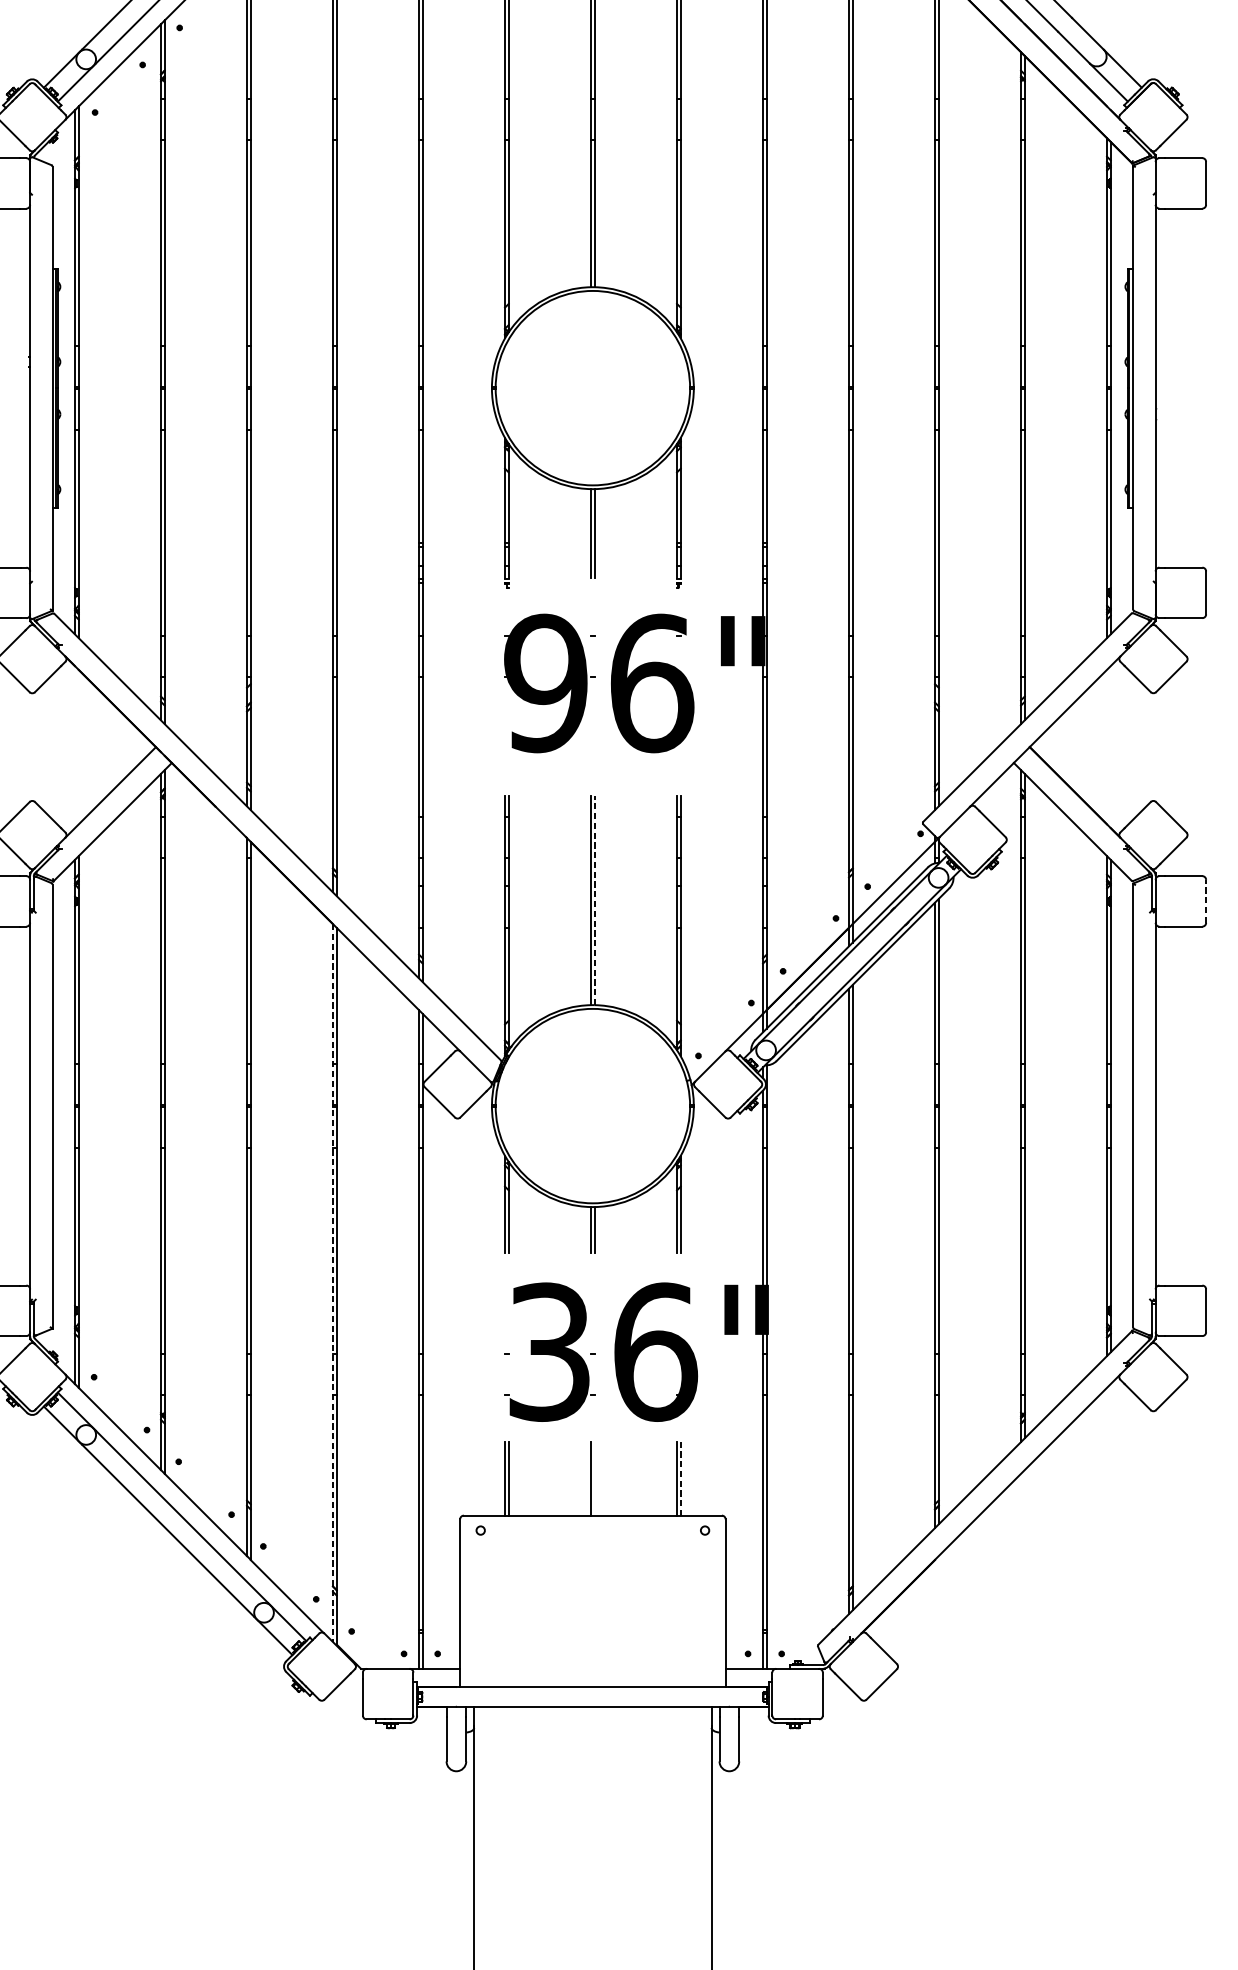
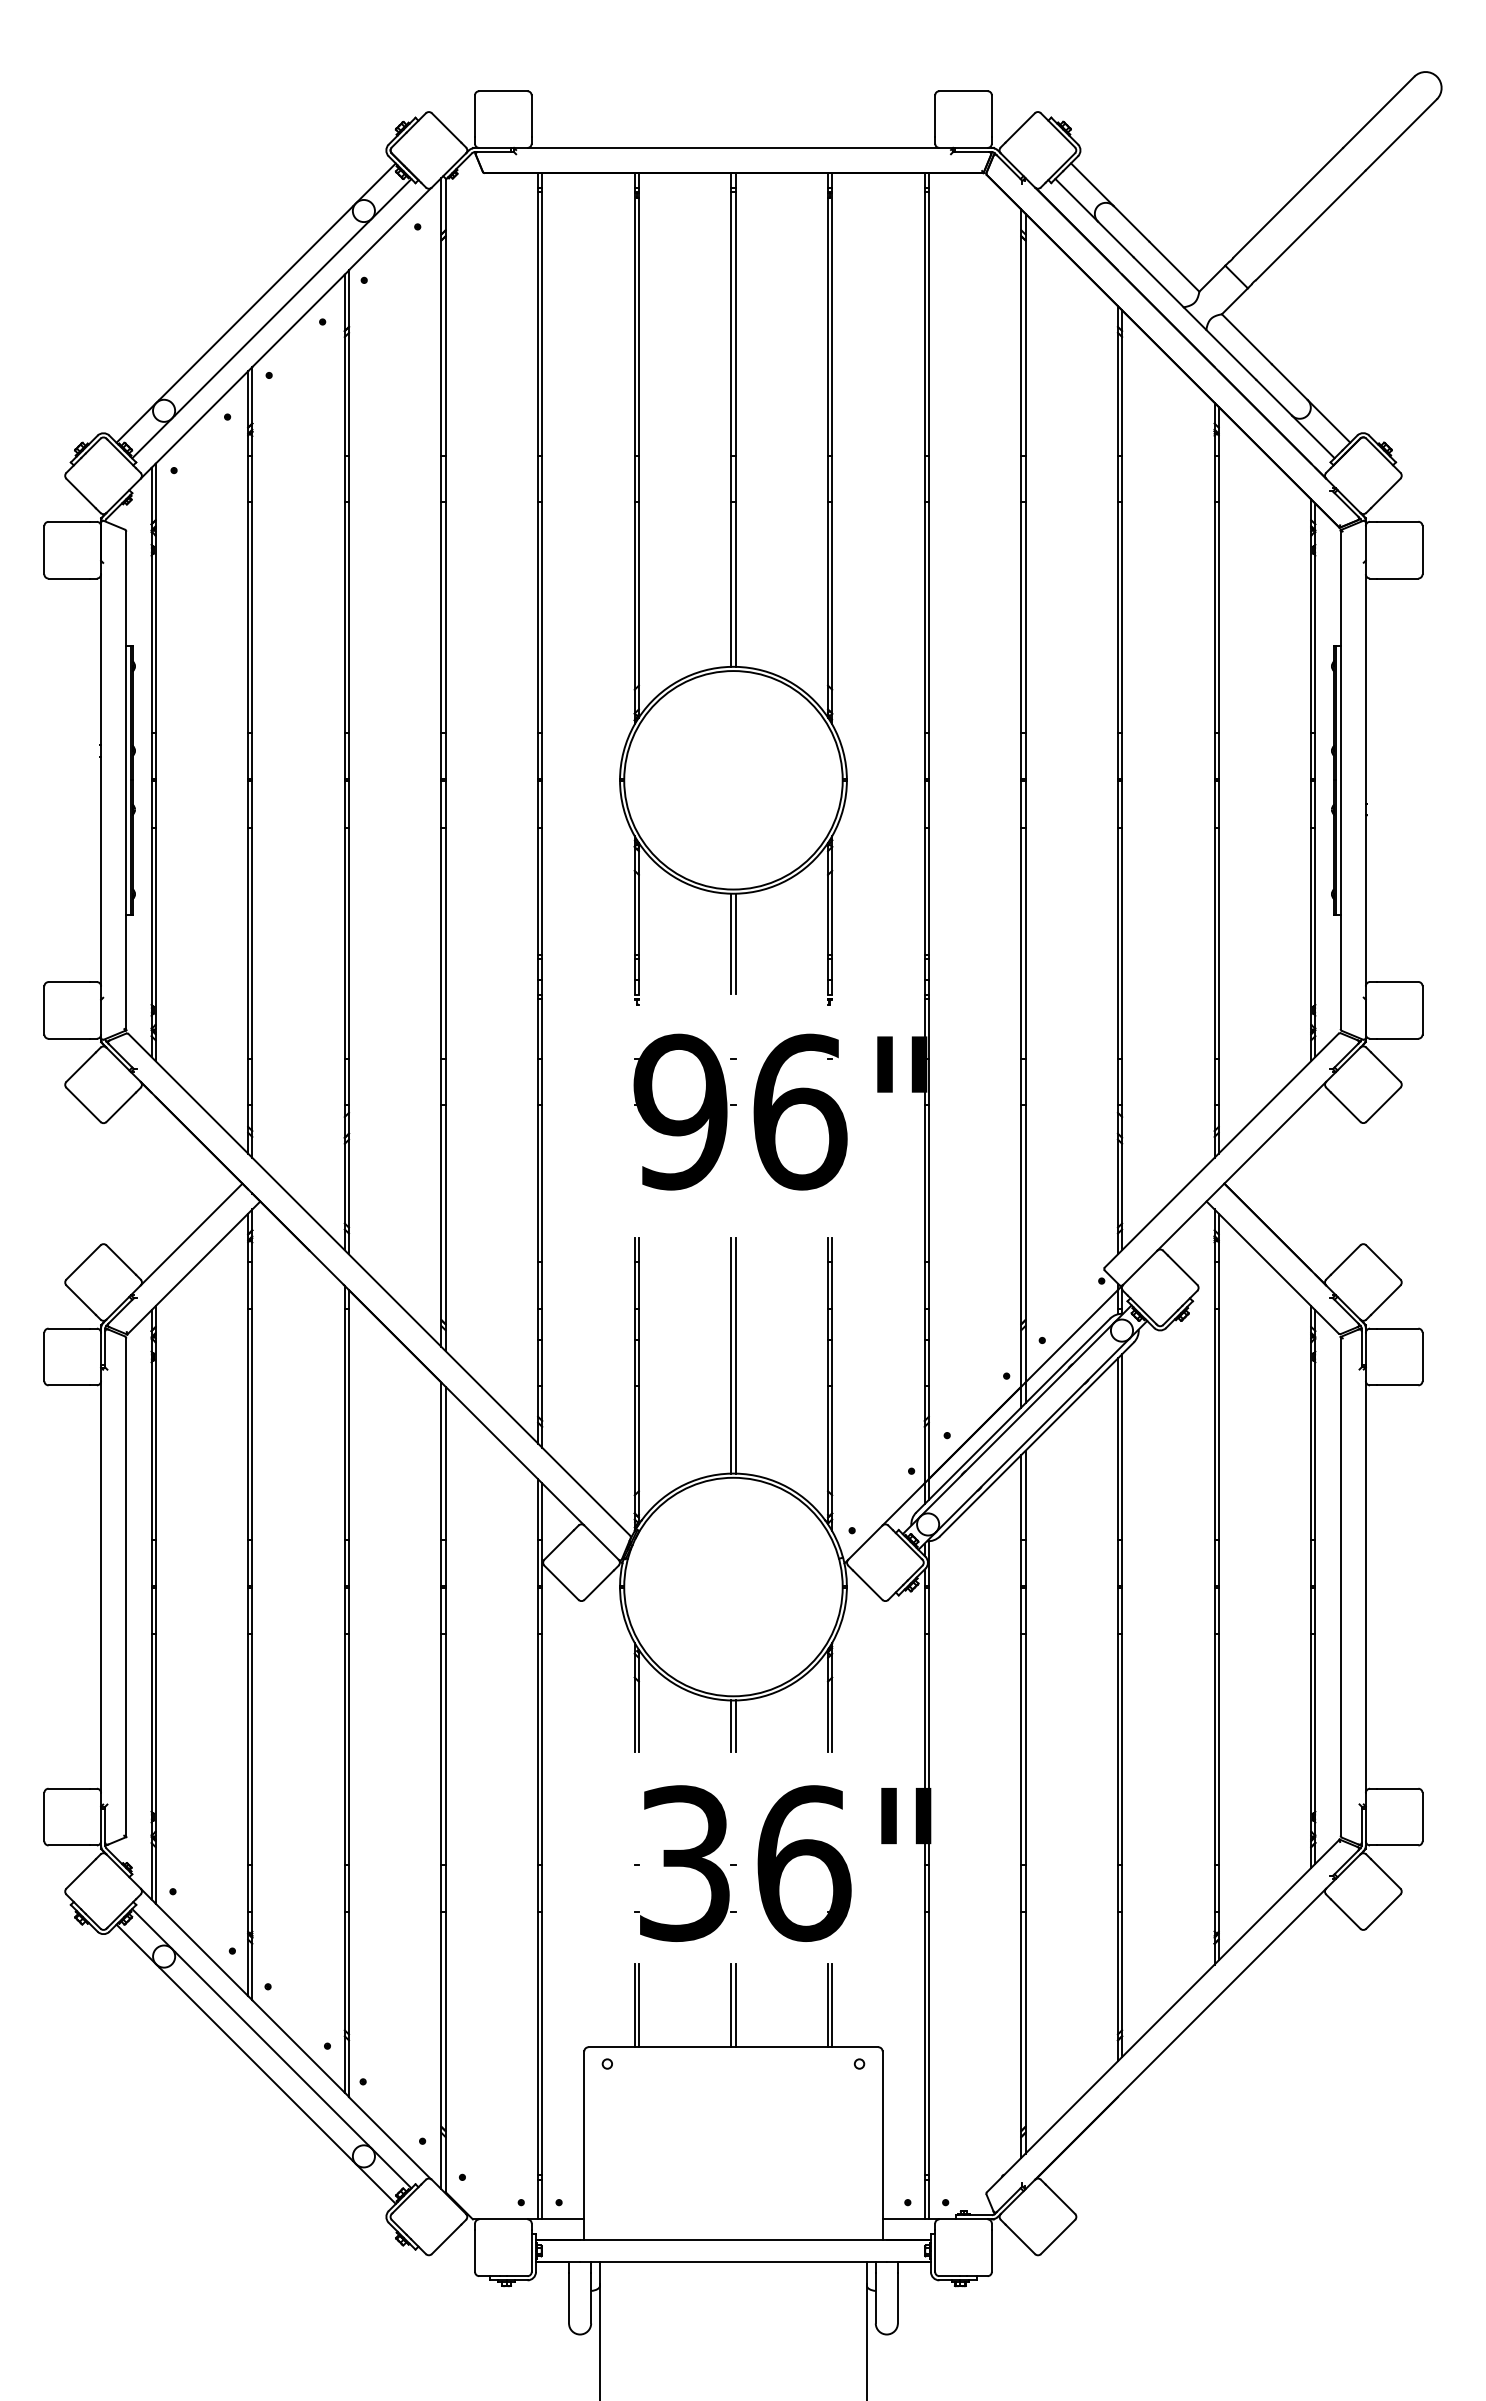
line: (594, 900) -> (735, 1355), dashed -> solid
line: (1206, 900) -> (1422, 1356), dashed -> solid
line: (333, 1283) -> (441, 1786), dashed -> solid
line: (594, 1478) -> (735, 2005), added
line: (681, 1478) -> (832, 2005), dashed -> solid

